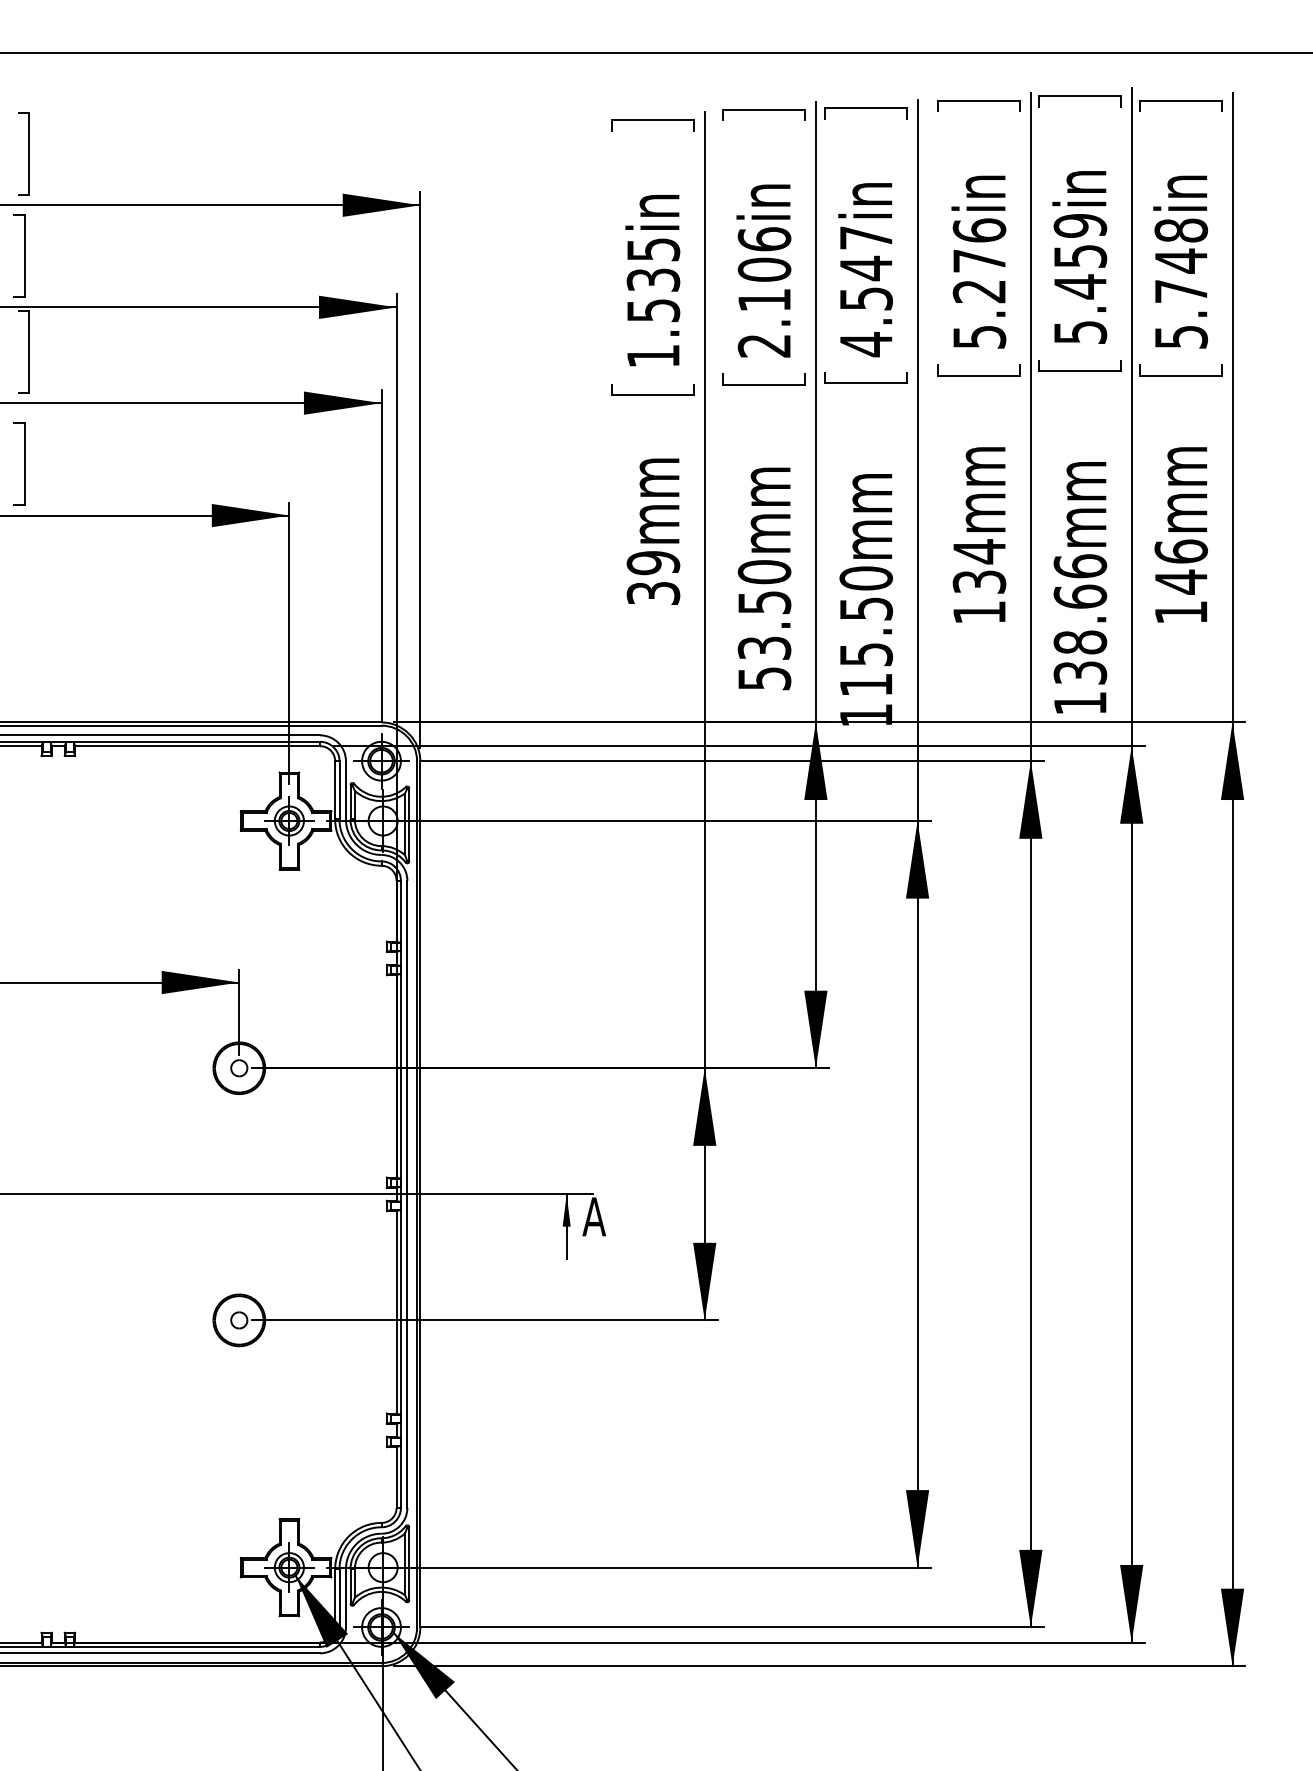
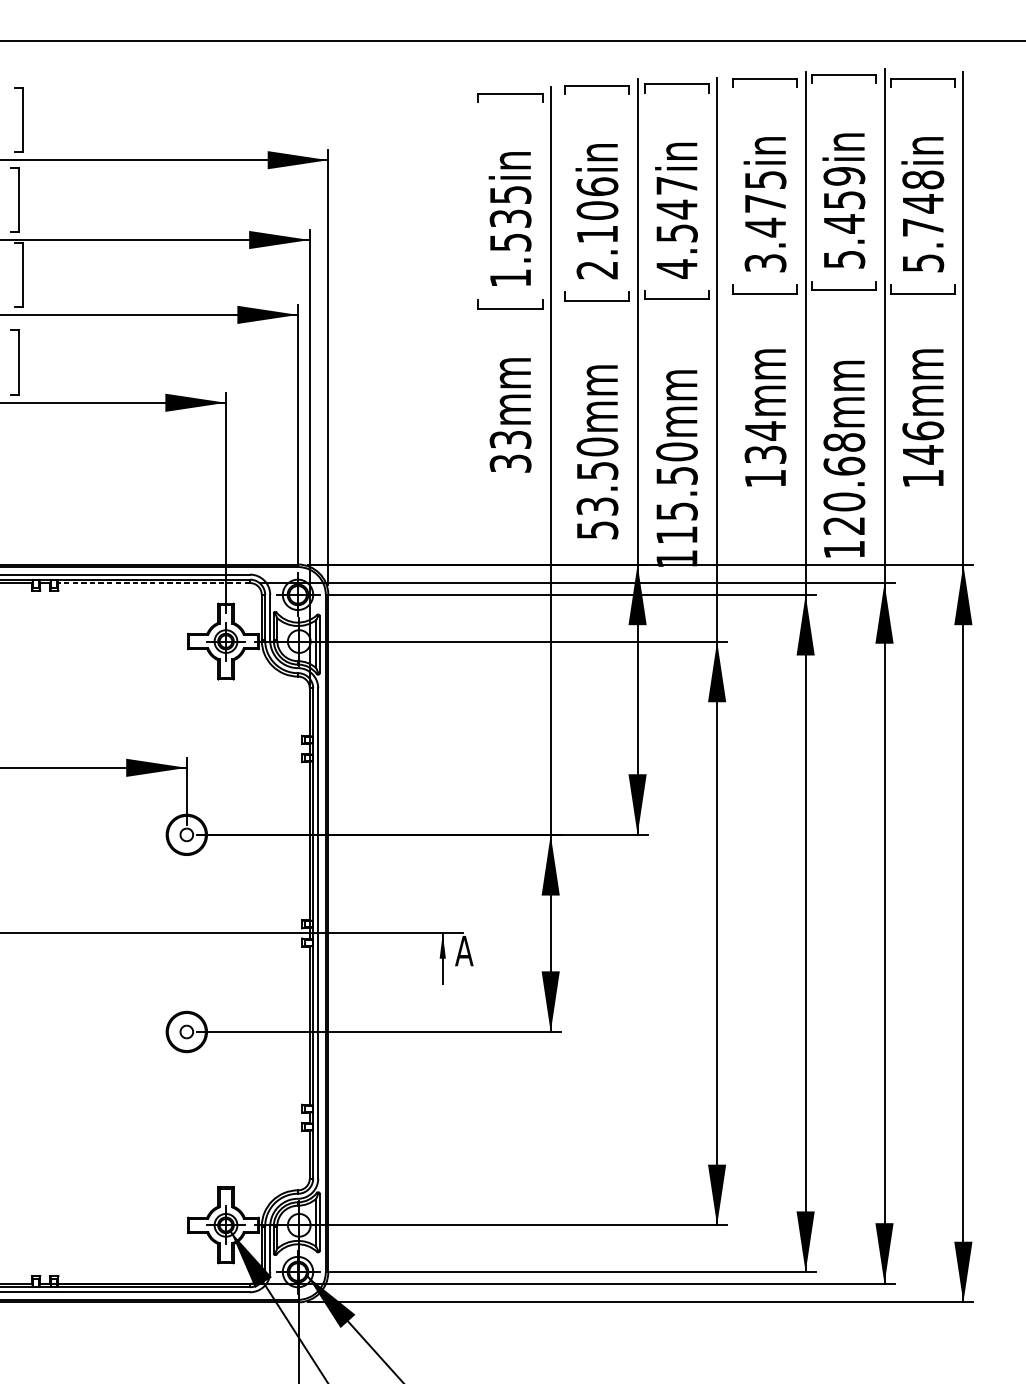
text: (979, 283) -> (765, 221), 5.276in -> 3.475in
text: (653, 563) -> (510, 440), 39mm -> 33mm
text: (1080, 619) -> (844, 484), 138.66mm -> 120.68mm
line: (197, 746) -> (154, 583), solid -> dashed

